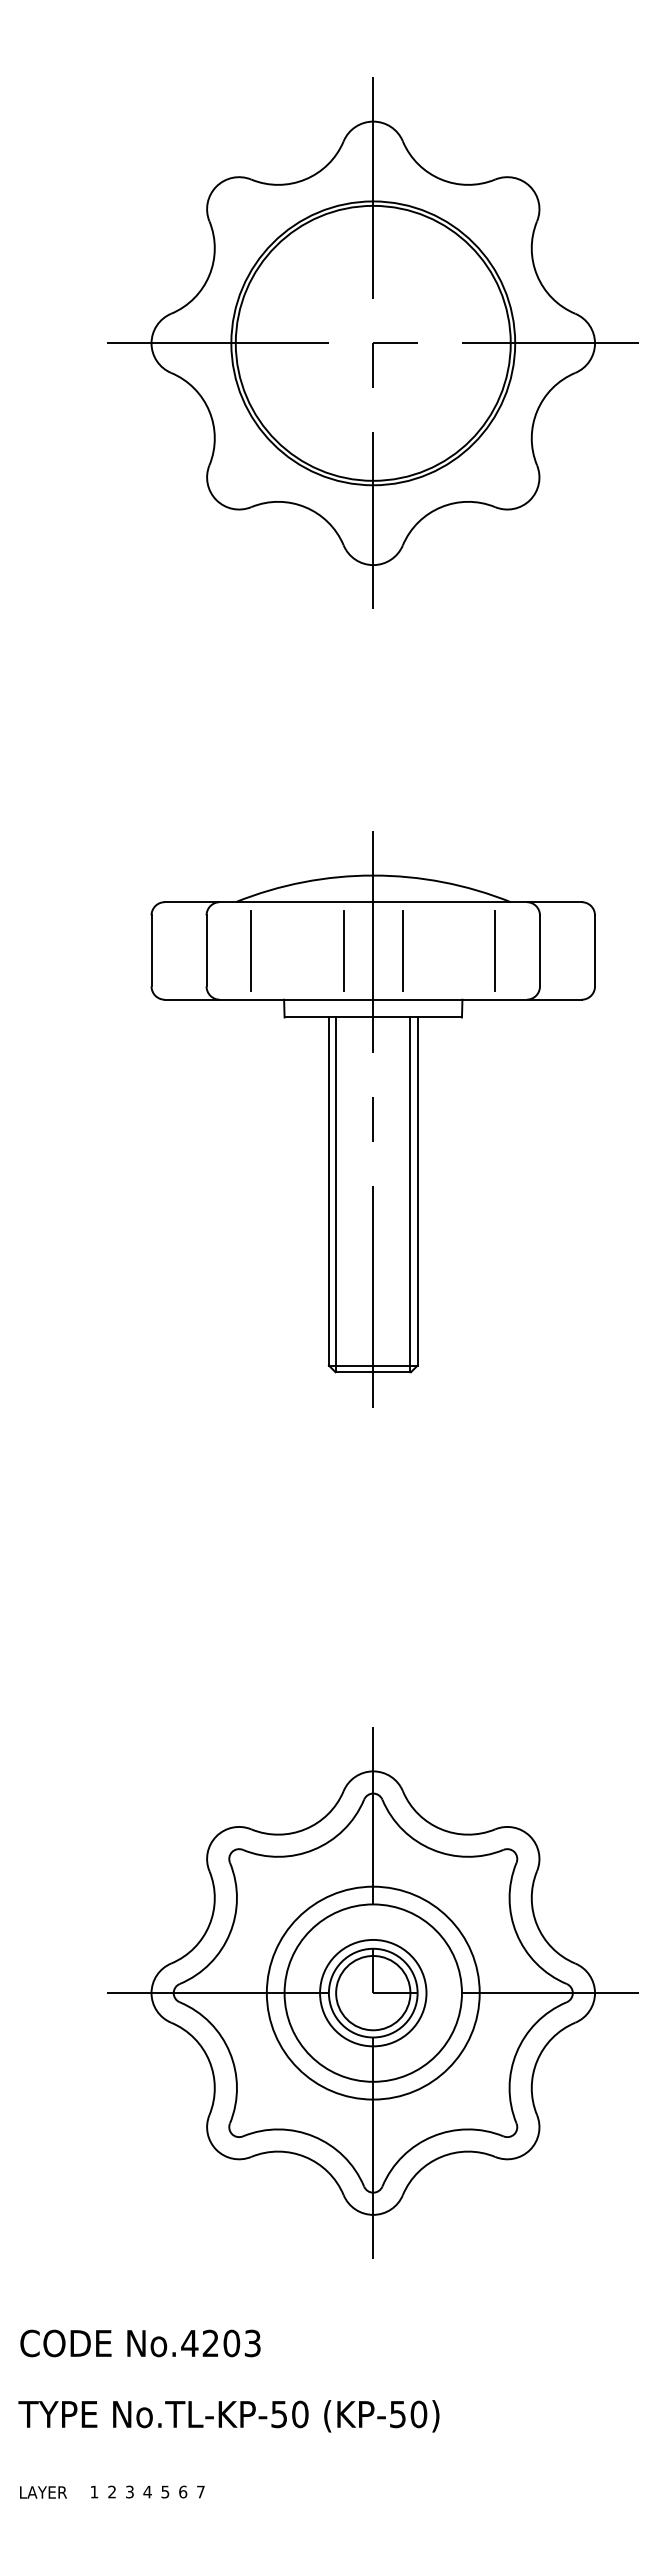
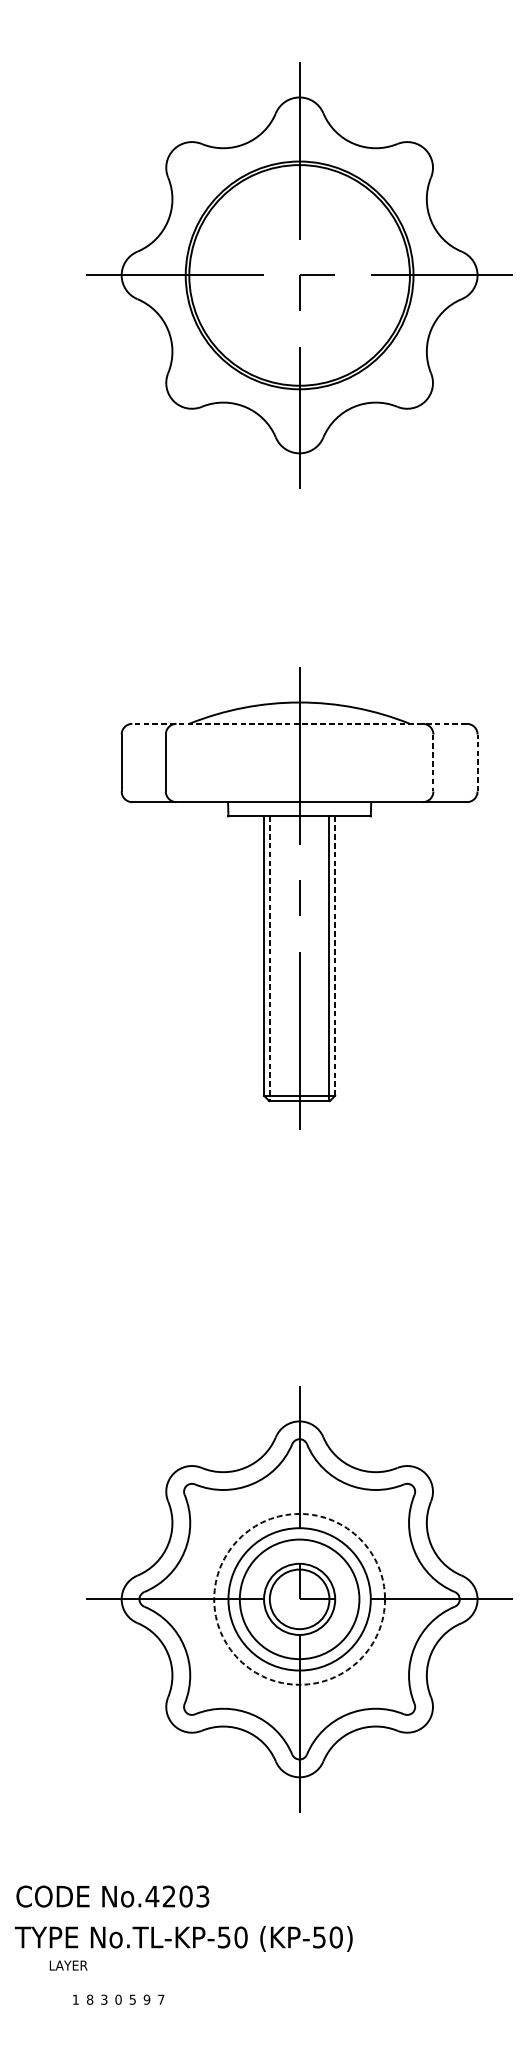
line: (372, 902) -> (299, 724), solid -> dashed
line: (251, 950) -> (201, 762), removed
line: (343, 950) -> (275, 762), removed
line: (402, 950) -> (323, 762), removed
line: (495, 950) -> (397, 762), removed
line: (595, 950) -> (477, 762), solid -> dashed
line: (540, 951) -> (433, 763), solid -> dashed
line: (417, 1191) -> (335, 956), solid -> dashed
line: (336, 1195) -> (270, 959), solid -> dashed
circle: (372, 1992) -> (299, 1598), solid -> dashed
circle: (373, 1992) -> (299, 1598), size x1.4
text: (140, 2343) -> (112, 1896), moved
text: (112, 2491) -> (90, 1999), 2 -> 8
text: (147, 2491) -> (118, 1999), 4 -> 0
text: (183, 2491) -> (147, 1999), 6 -> 9
text: (43, 2492) -> (68, 1965), moved

